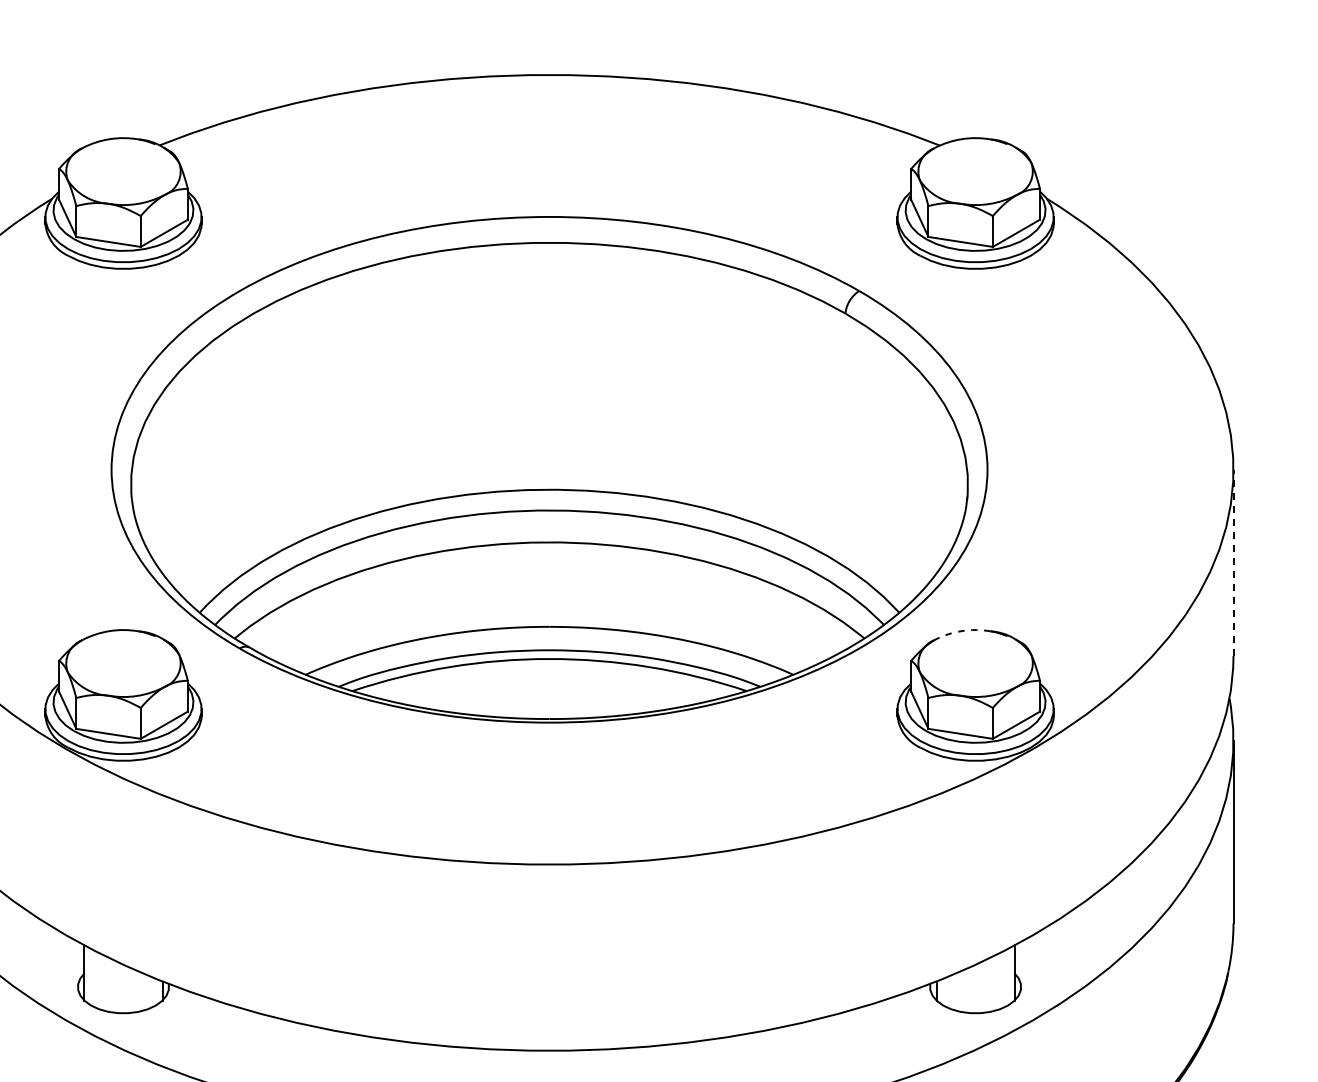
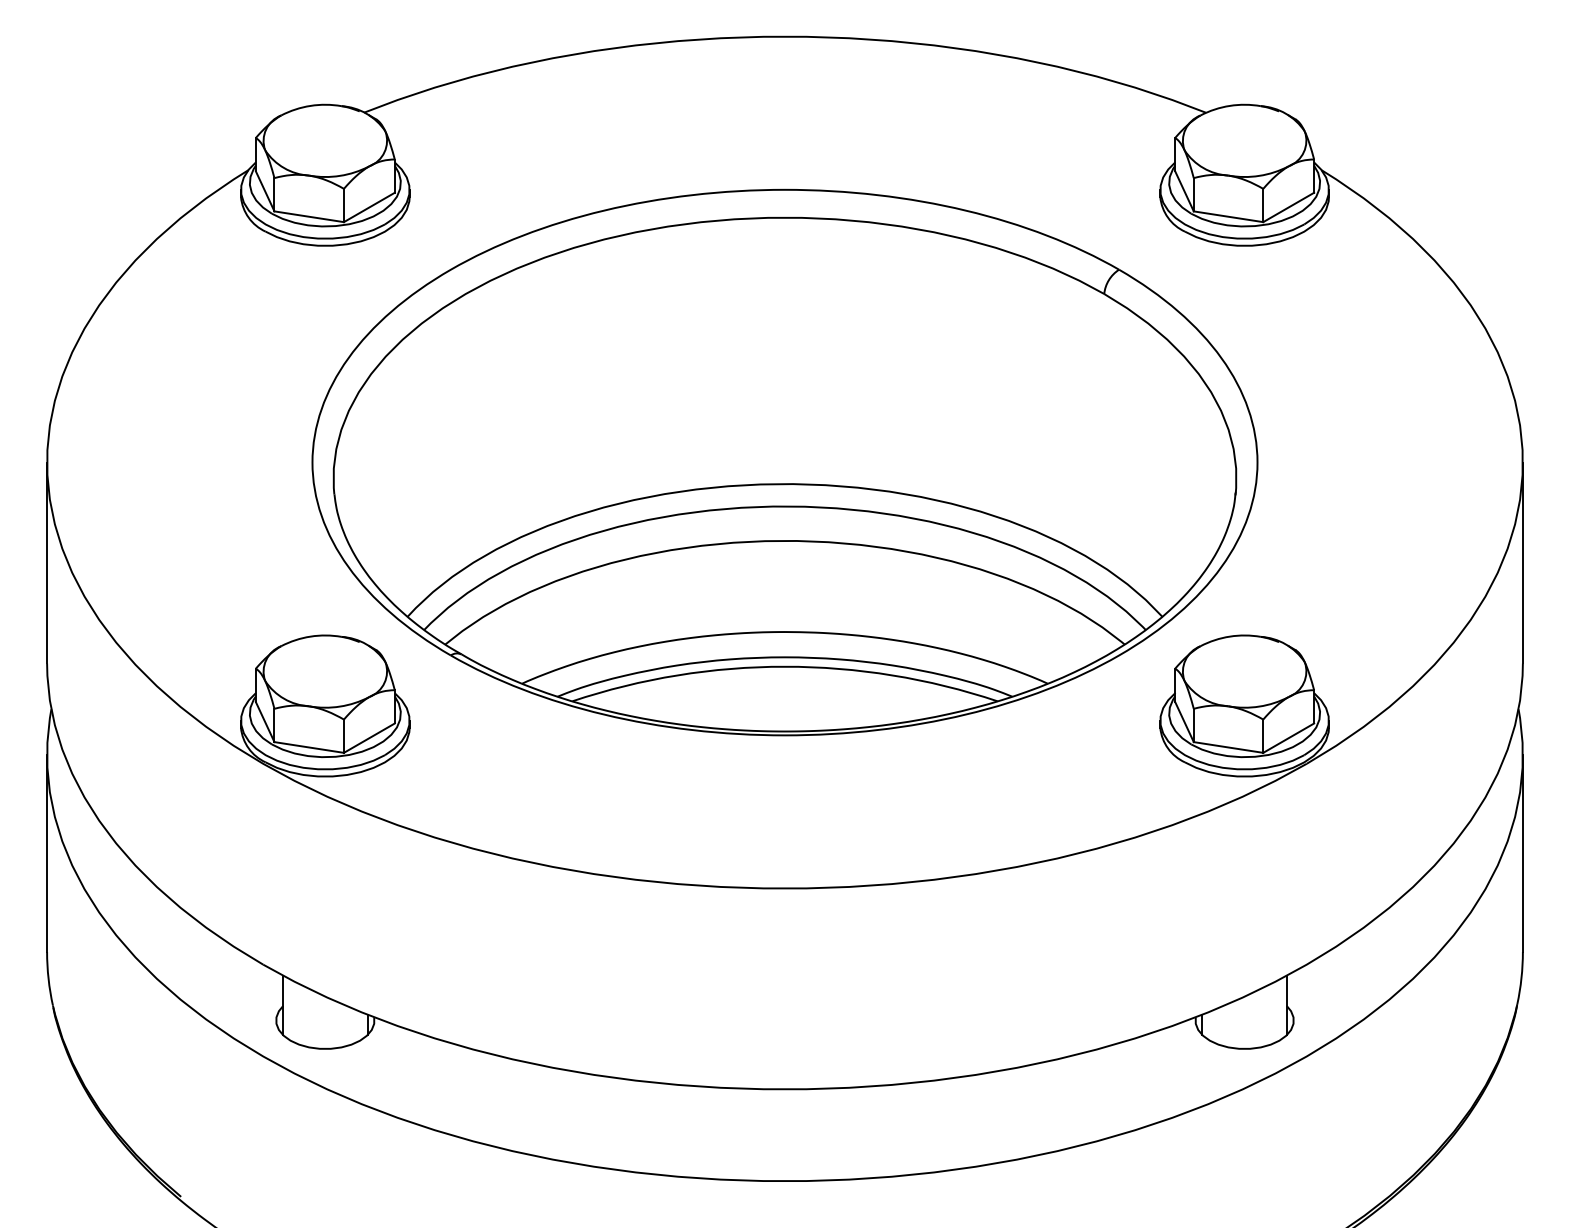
line: (1233, 562) -> (1522, 562), dashed -> solid
arc: (961, 630) -> (1229, 636), dashed -> solid

